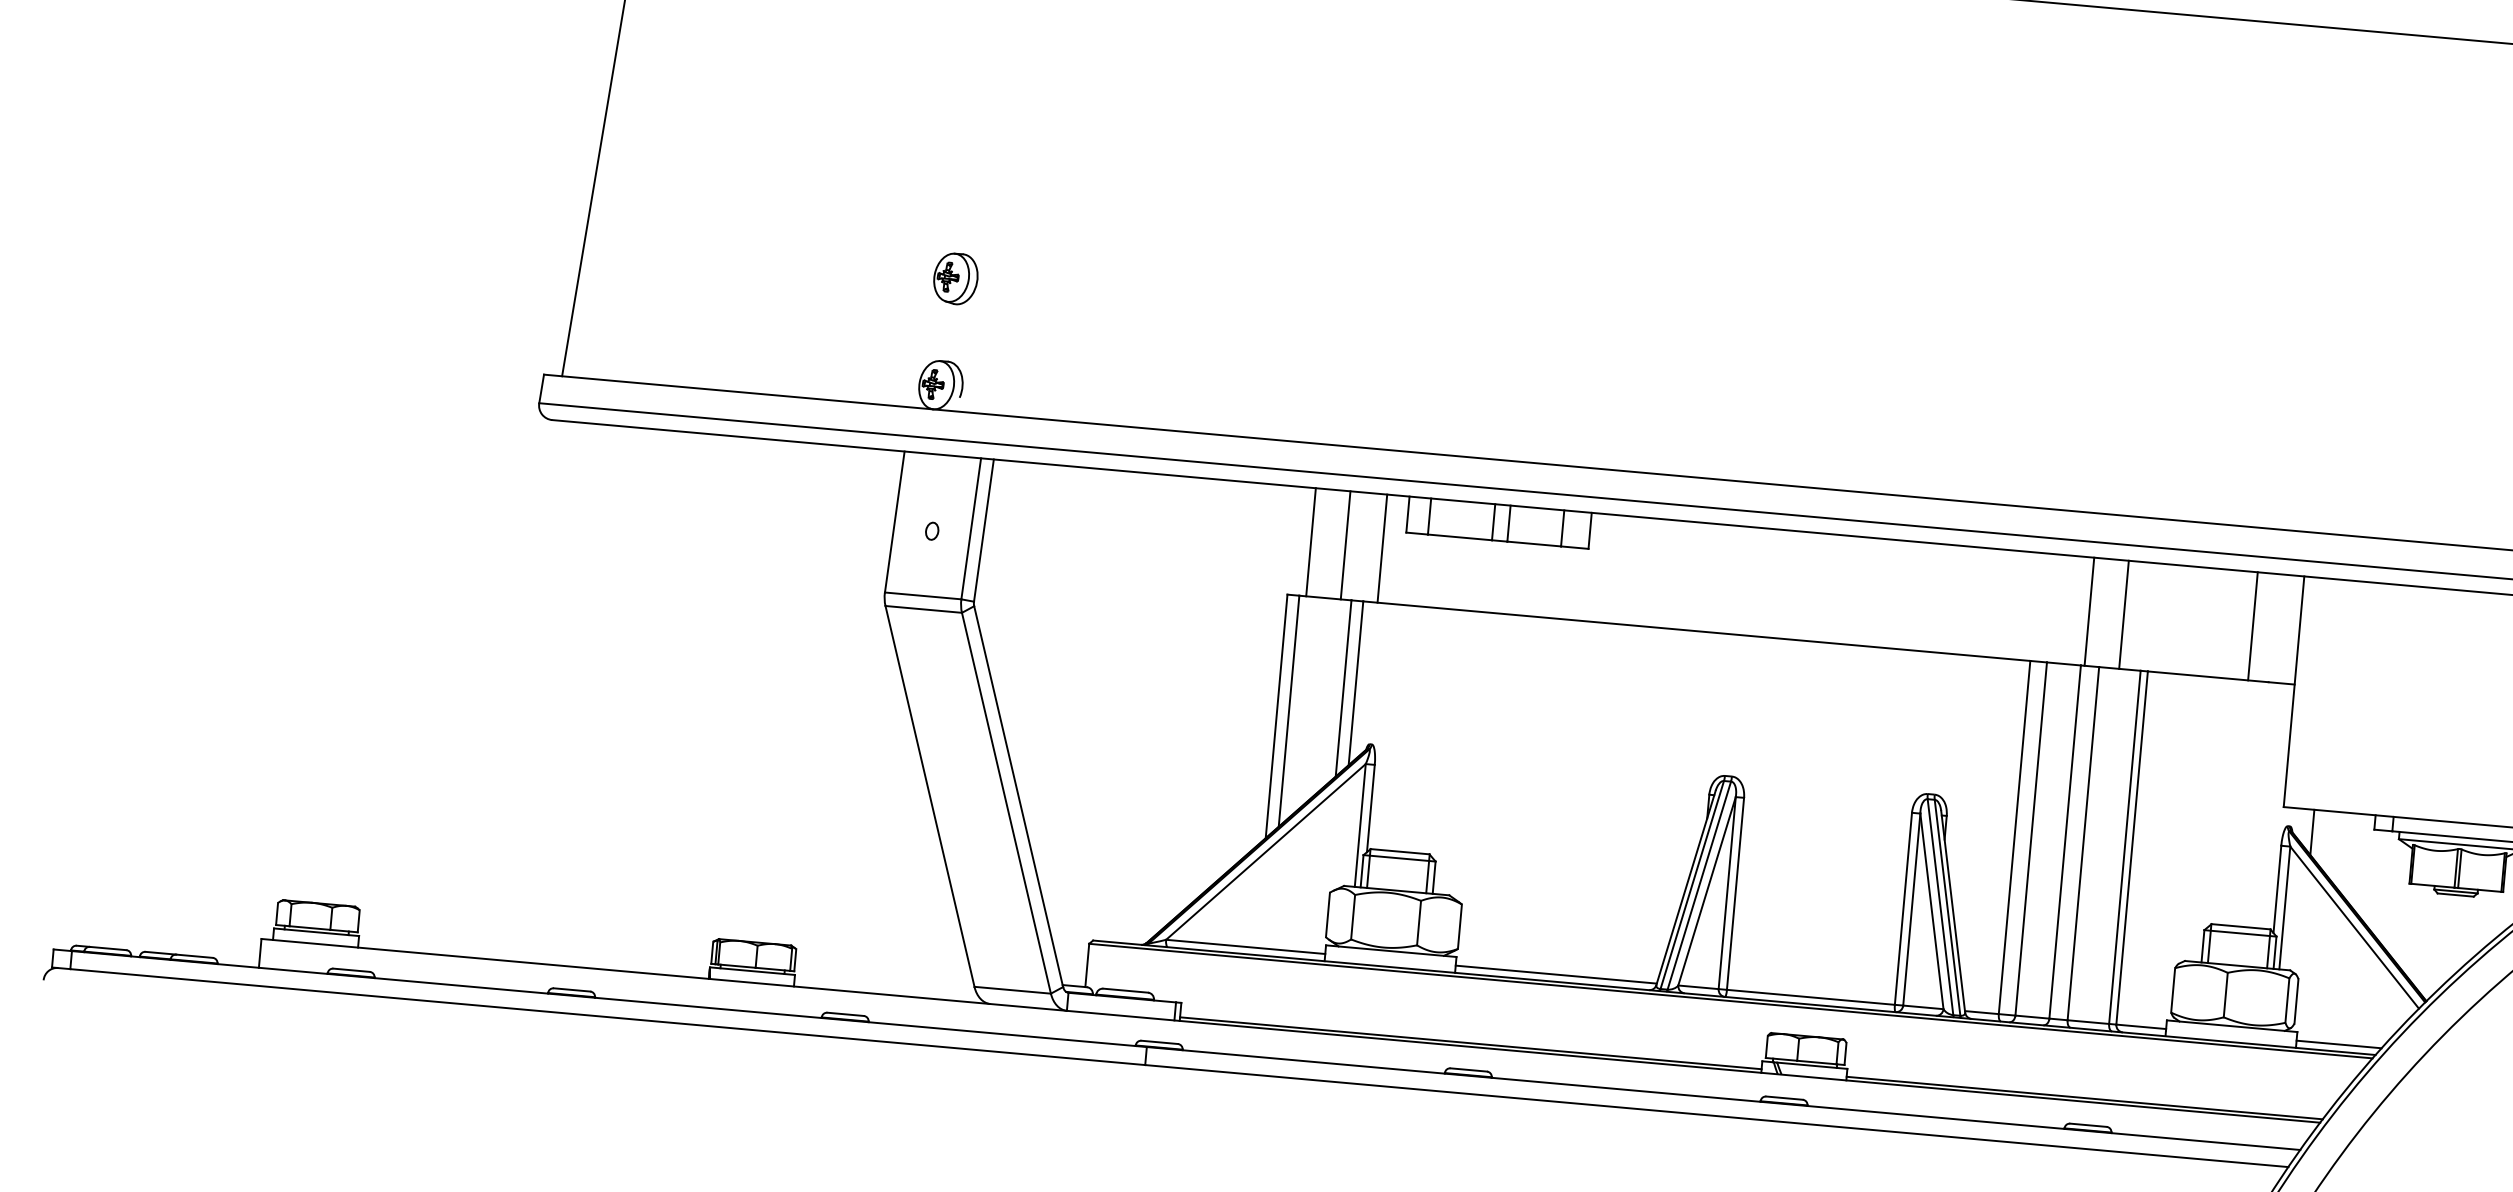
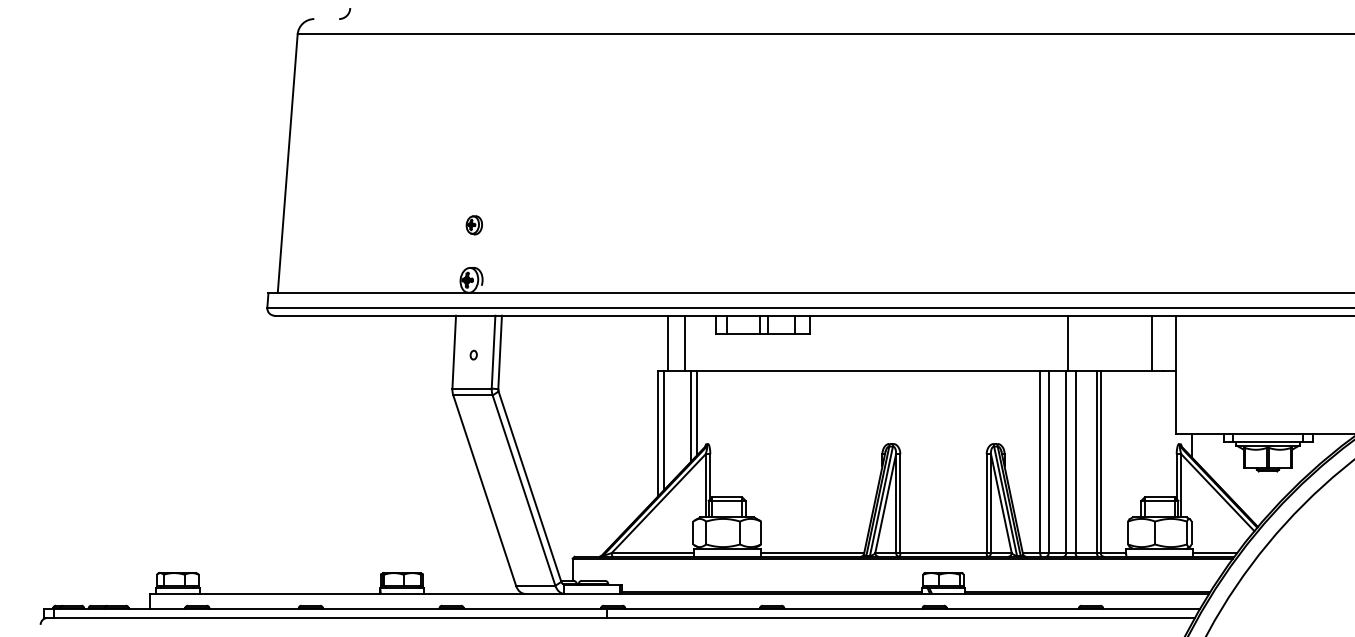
part: (956, 279) -> (474, 225), size x0.7
line: (1382, 548) -> (704, 343), removed
line: (2123, 614) -> (1085, 343), removed

